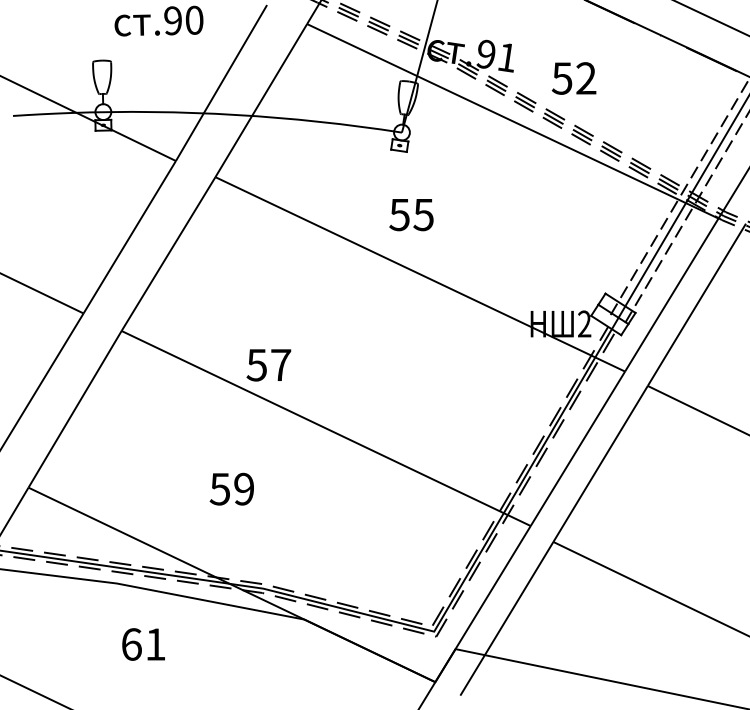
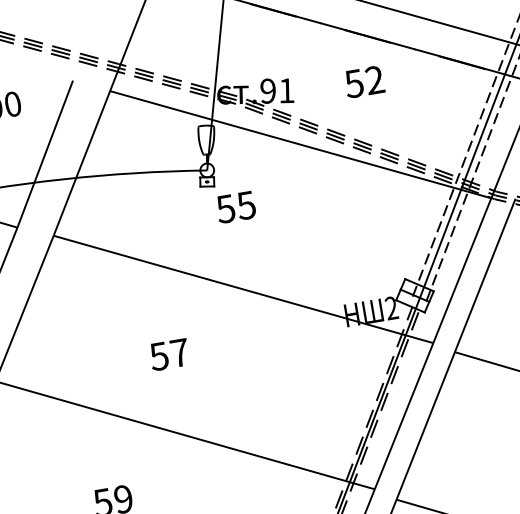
text: (573, 78) -> (363, 82), moved
text: (411, 215) -> (236, 207), moved
text: (268, 365) -> (169, 355), moved

